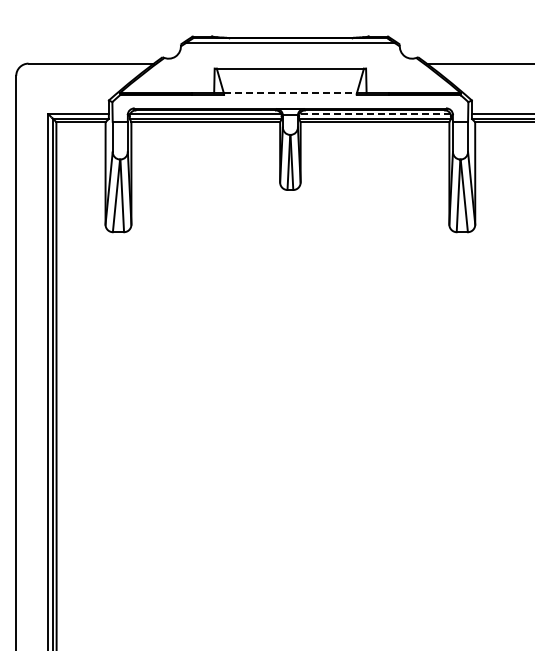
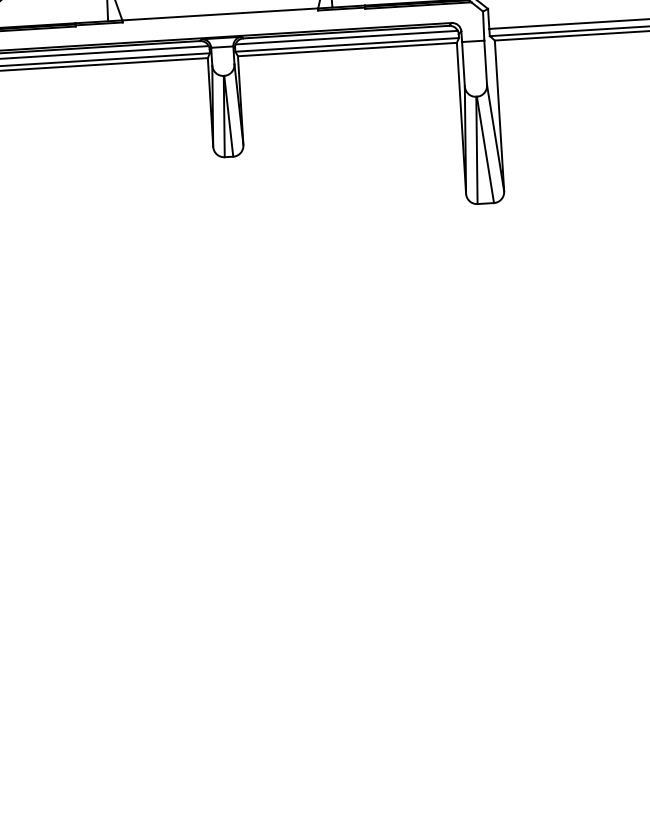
line: (290, 93) -> (220, 14), dashed -> solid
line: (375, 114) -> (347, 38), dashed -> solid

